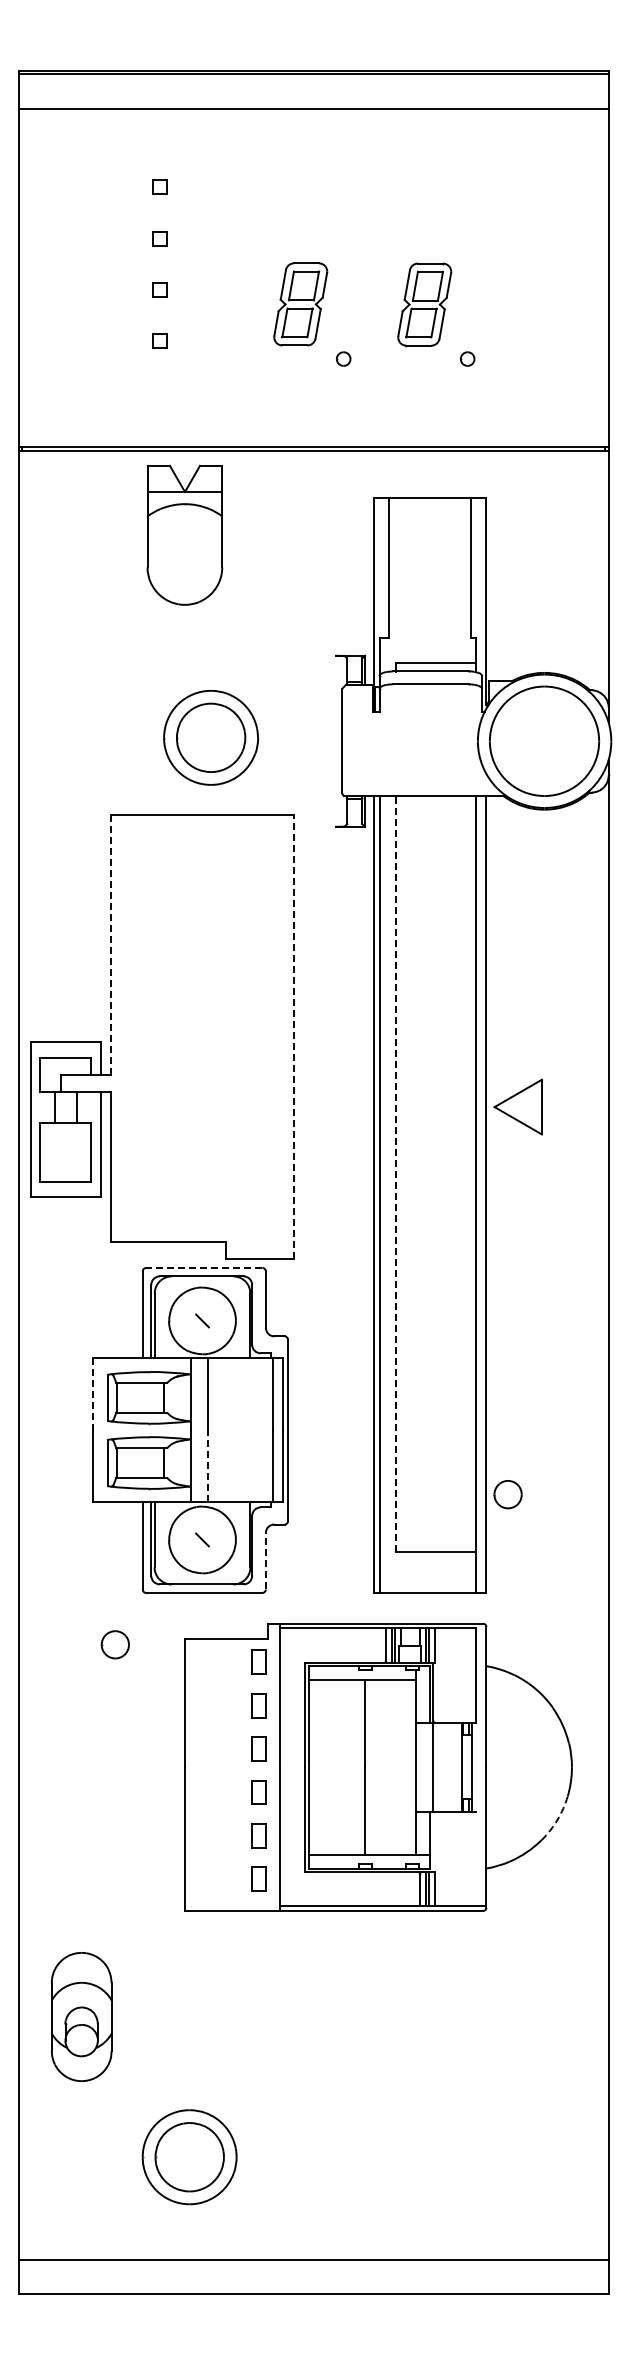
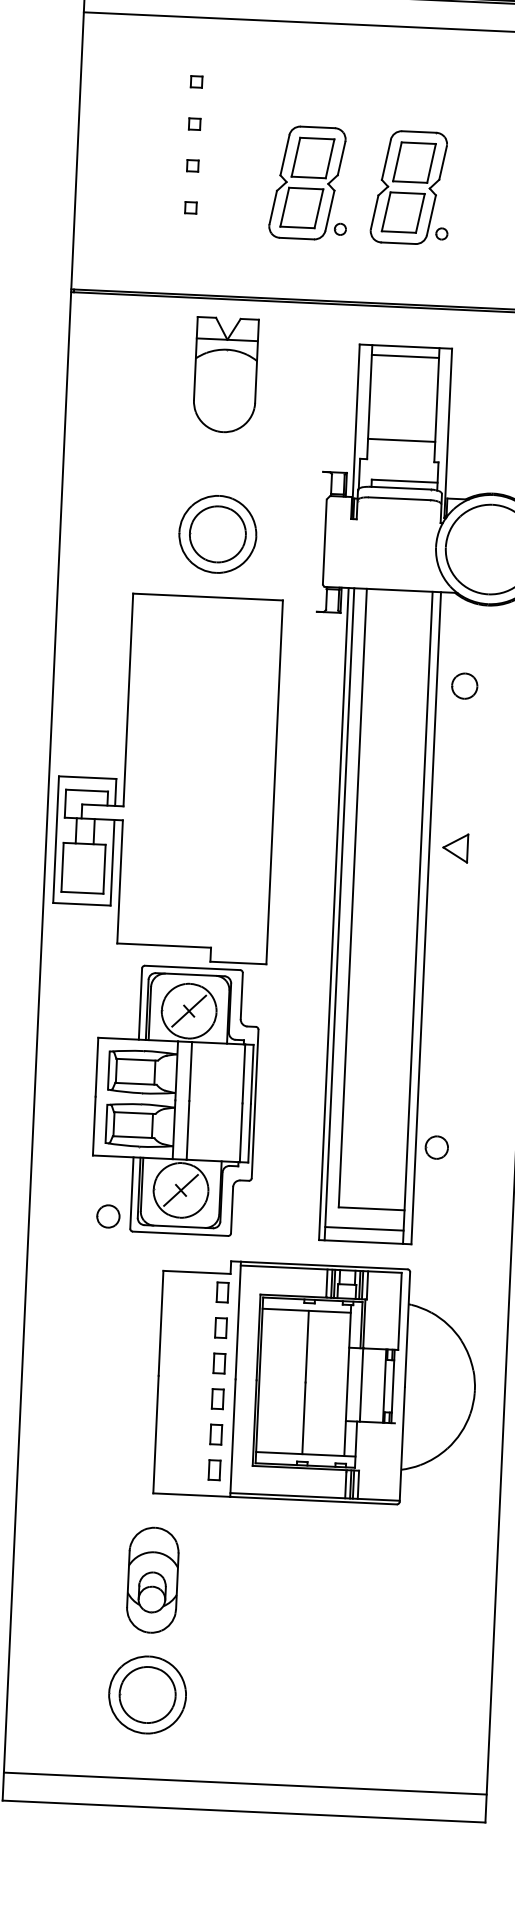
part: (300, 304) -> (307, 183), size x1.67
part: (424, 304) -> (408, 187), size x1.67
line: (429, 510) -> (405, 356), added
part: (184, 534) -> (225, 374), moved
line: (429, 613) -> (401, 440), added
part: (520, 909) -> (464, 686), added
line: (111, 944) -> (128, 699), dashed -> solid
line: (294, 1036) -> (275, 781), dashed -> solid
part: (518, 1107) -> (455, 848), size x0.62
line: (395, 1173) -> (352, 897), dashed -> solid
line: (203, 1268) -> (191, 968), dashed -> solid
line: (202, 1320) -> (189, 1010), added
line: (93, 1394) -> (97, 1067), dashed -> solid
line: (207, 1466) -> (187, 1130), dashed -> solid
part: (507, 1494) -> (436, 1147), moved
line: (202, 1539) -> (181, 1190), added
line: (265, 1560) -> (231, 1209), dashed -> solid
line: (428, 1576) -> (364, 1228), added
part: (114, 1644) -> (107, 1216), moved
arc: (557, 1819) -> (461, 1432), dashed -> solid
part: (81, 2016) -> (152, 1579), moved

